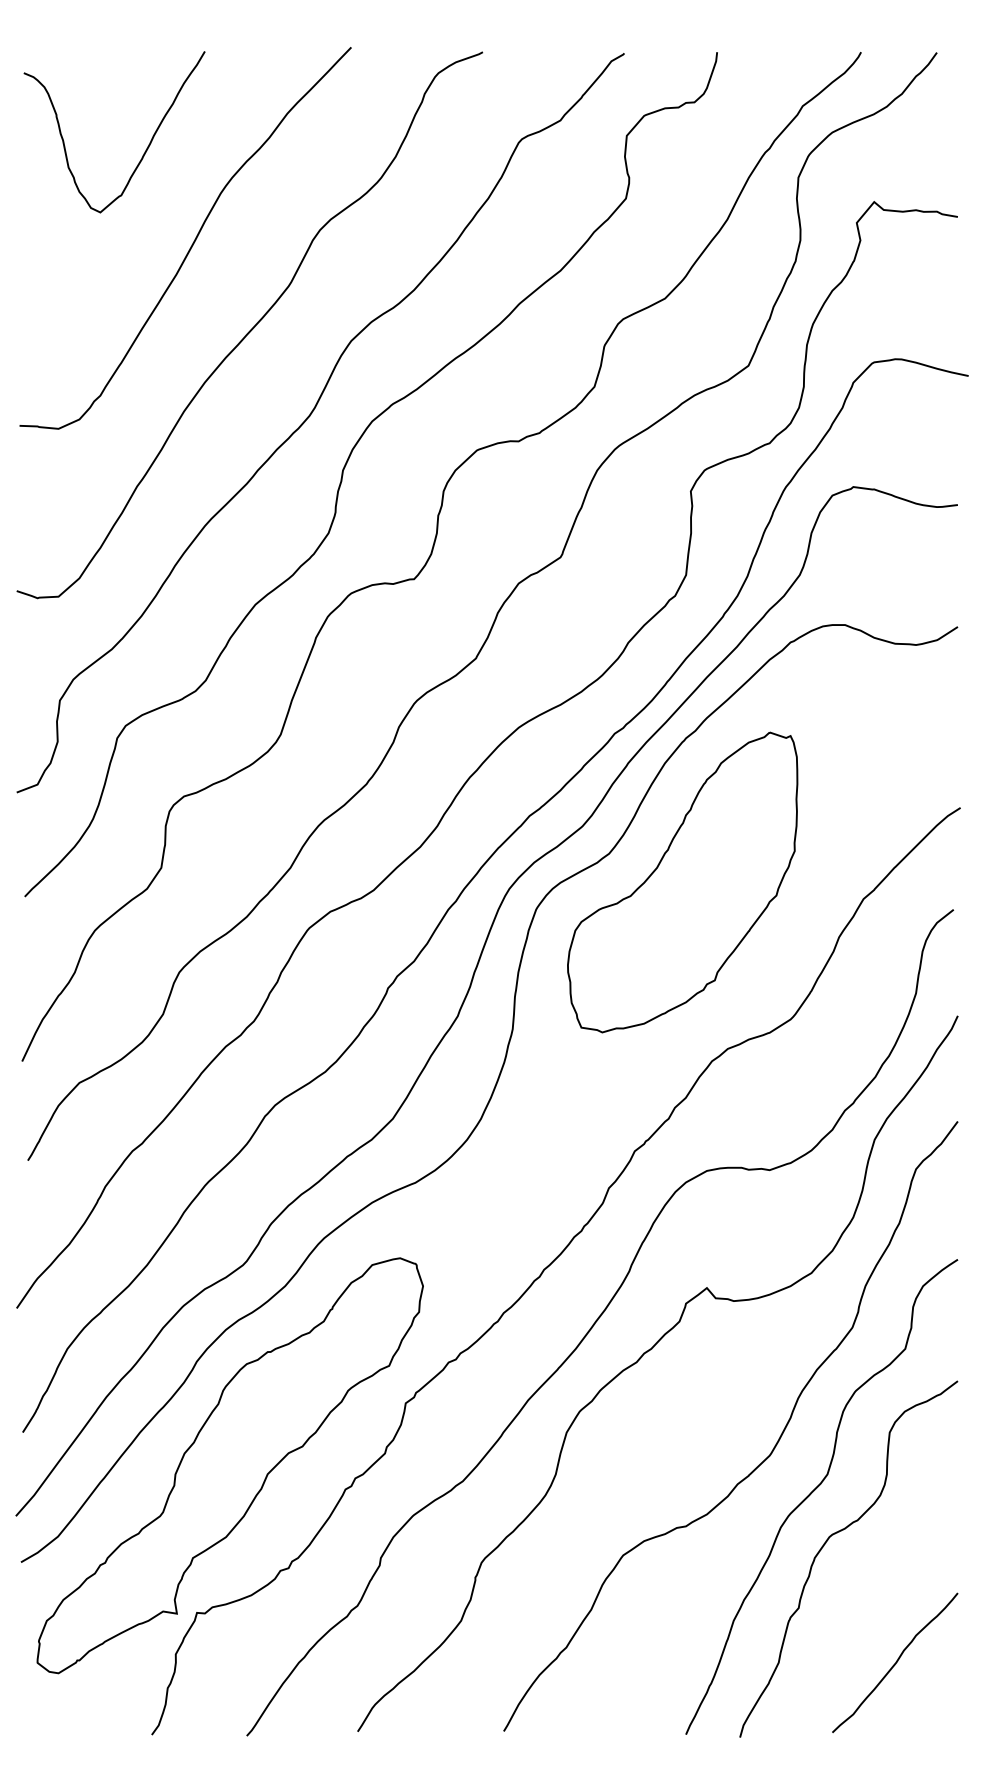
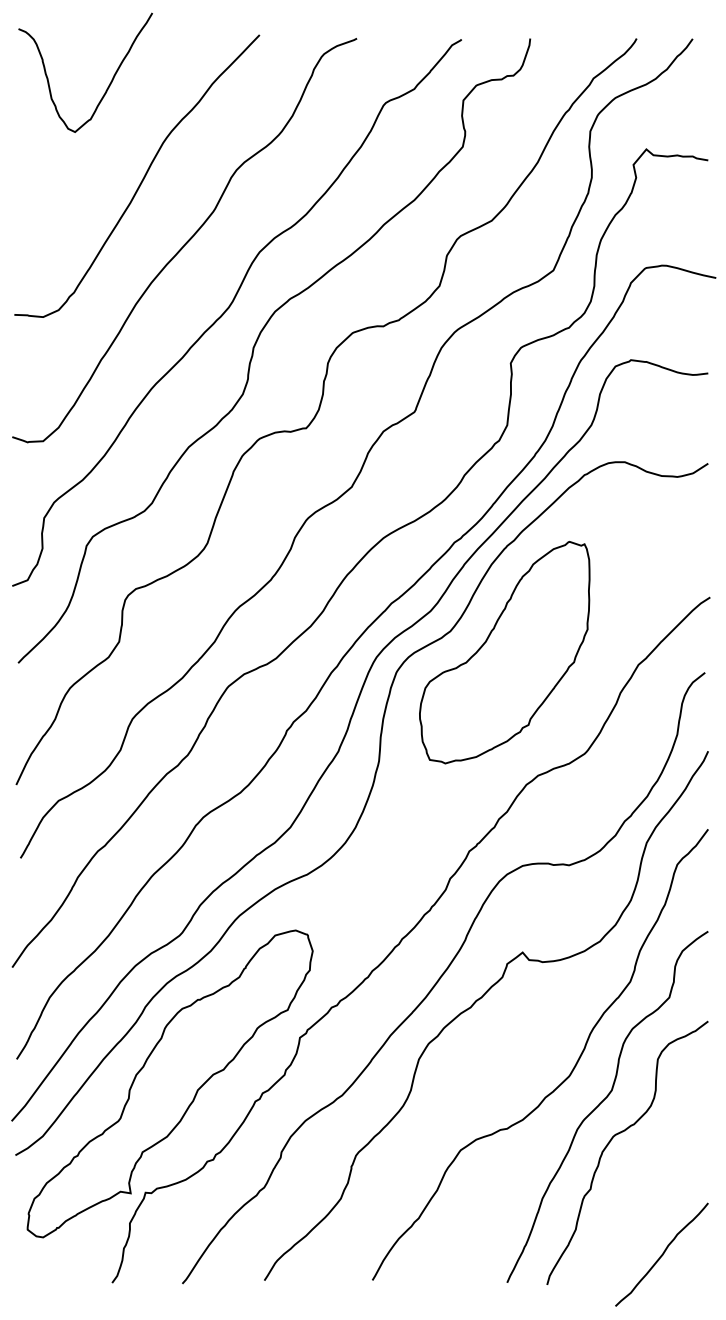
curve: (146, 146) -> (109, 83), moved
curve: (894, 1662) -> (661, 1254), moved

